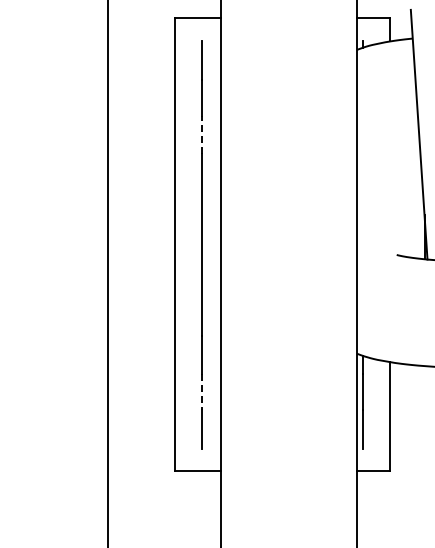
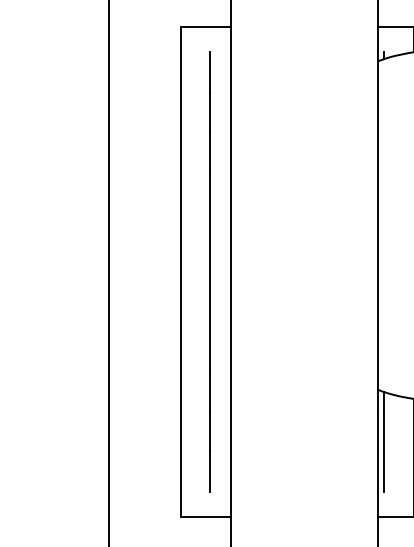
line: (201, 134) -> (209, 152), dashed -> solid
line: (201, 392) -> (209, 431), dashed -> solid

